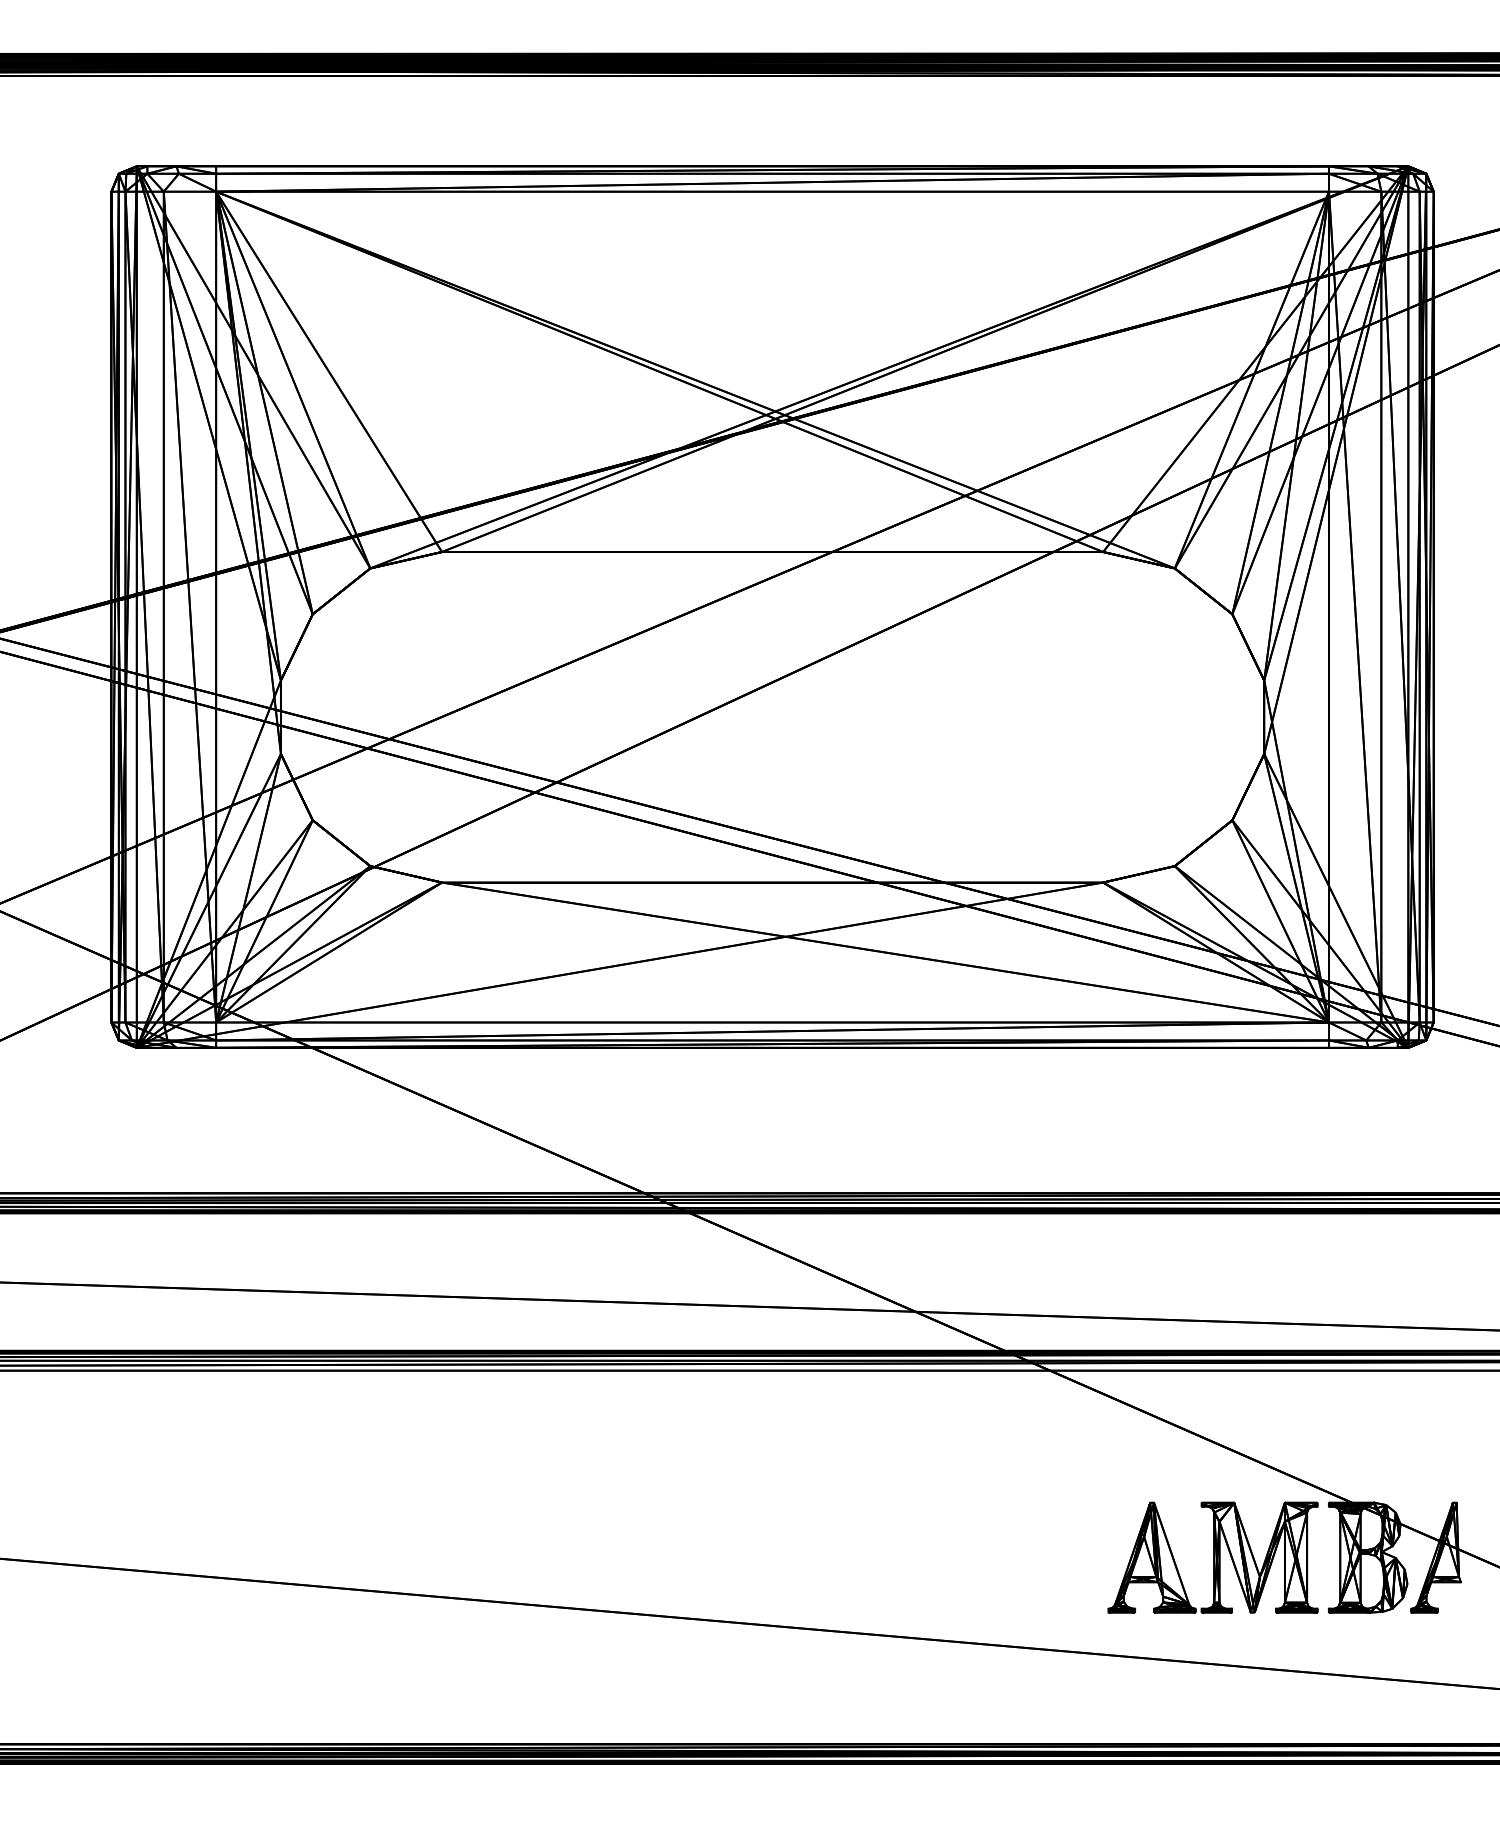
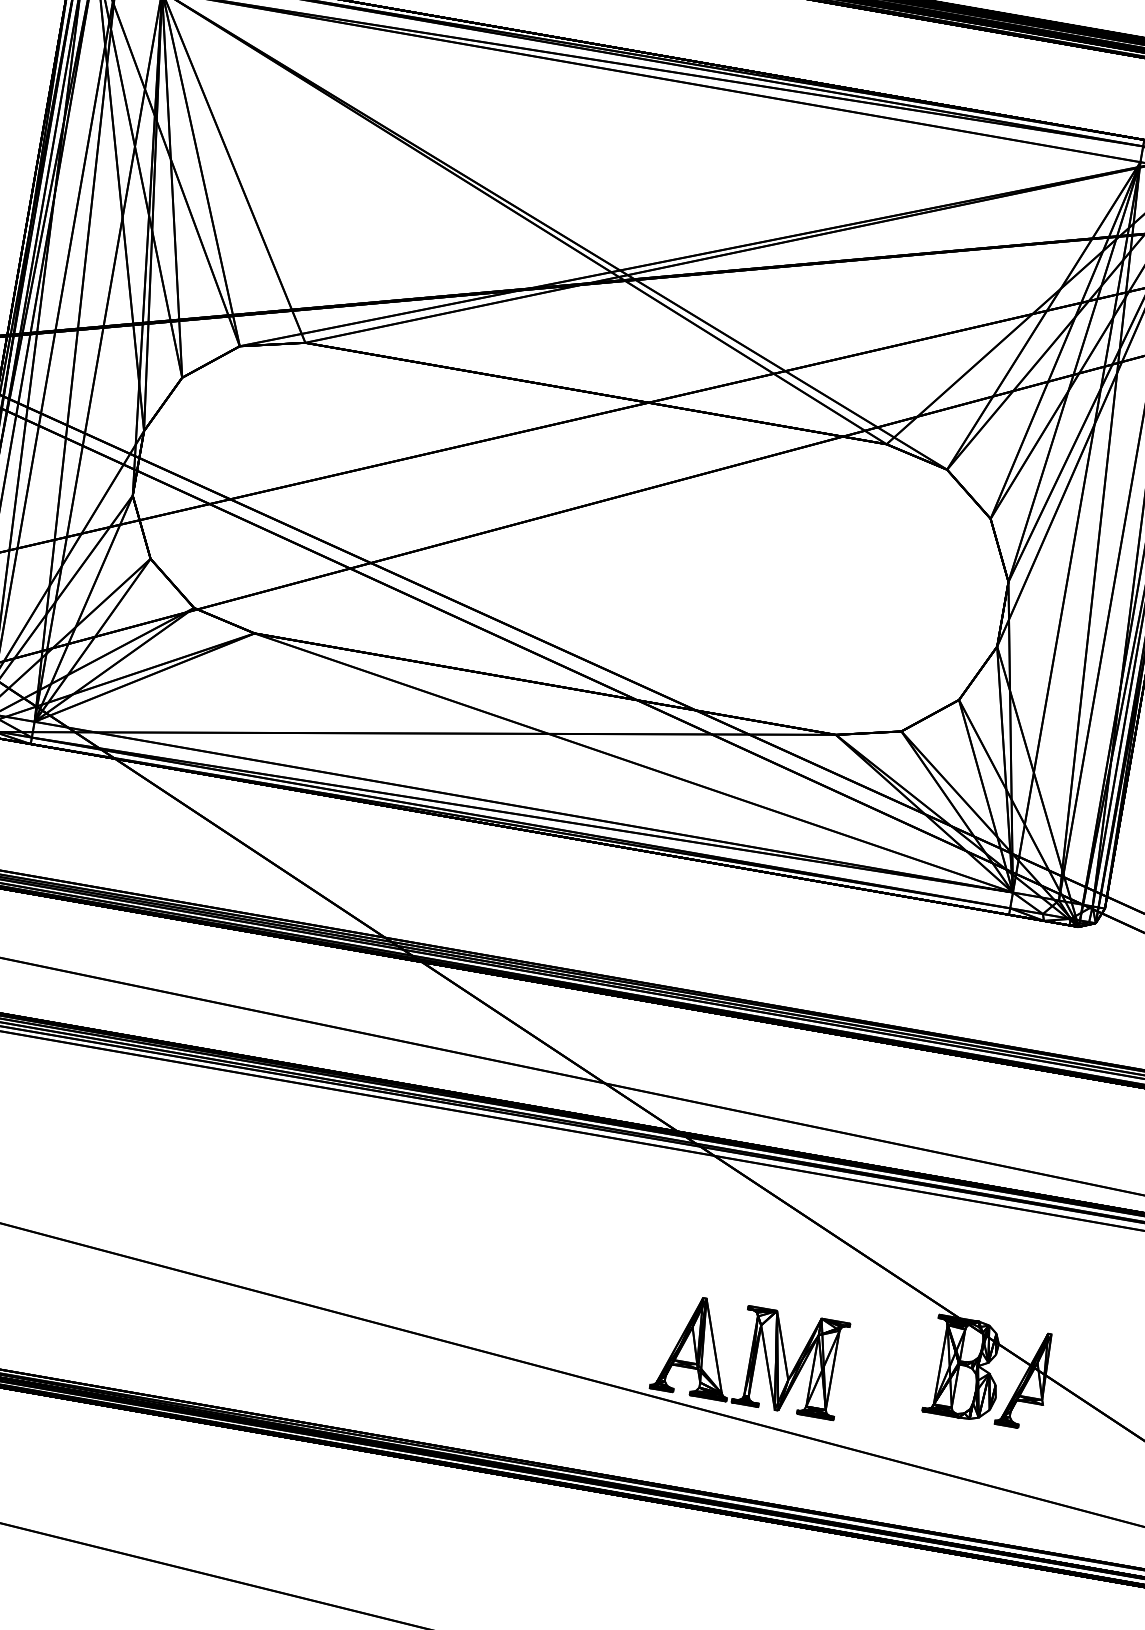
part: (1212, 1557) -> (749, 1355), moved

